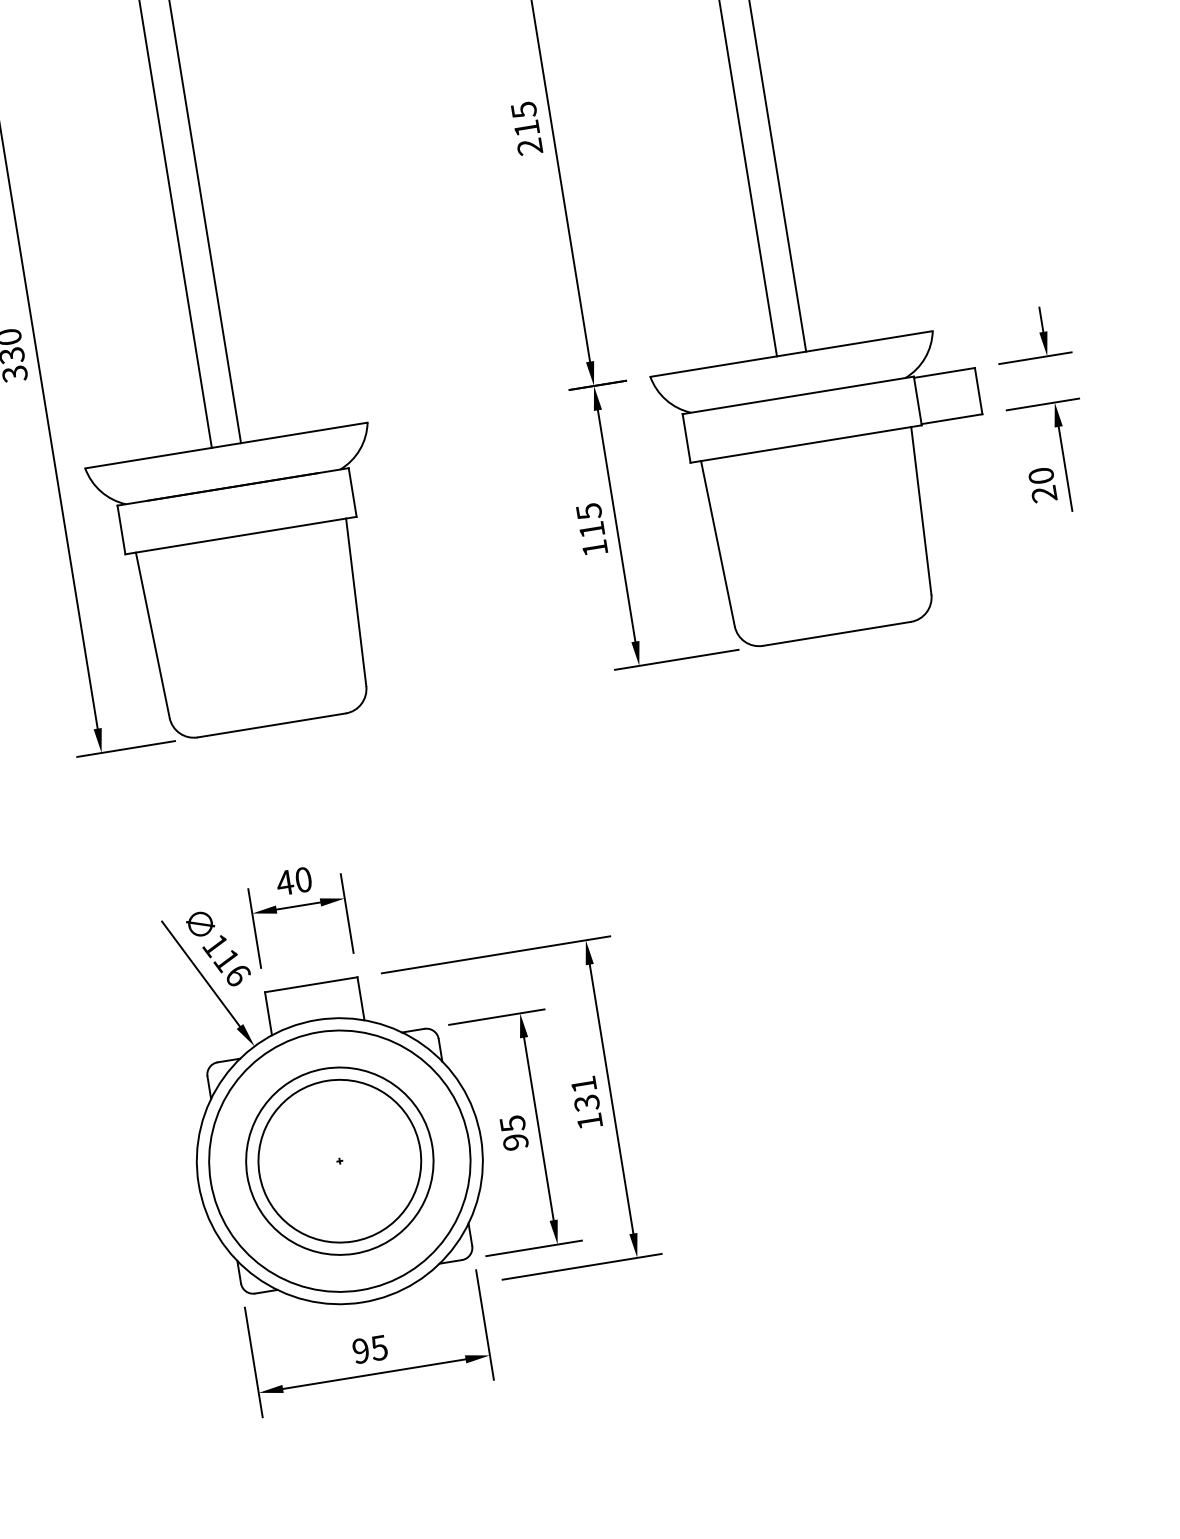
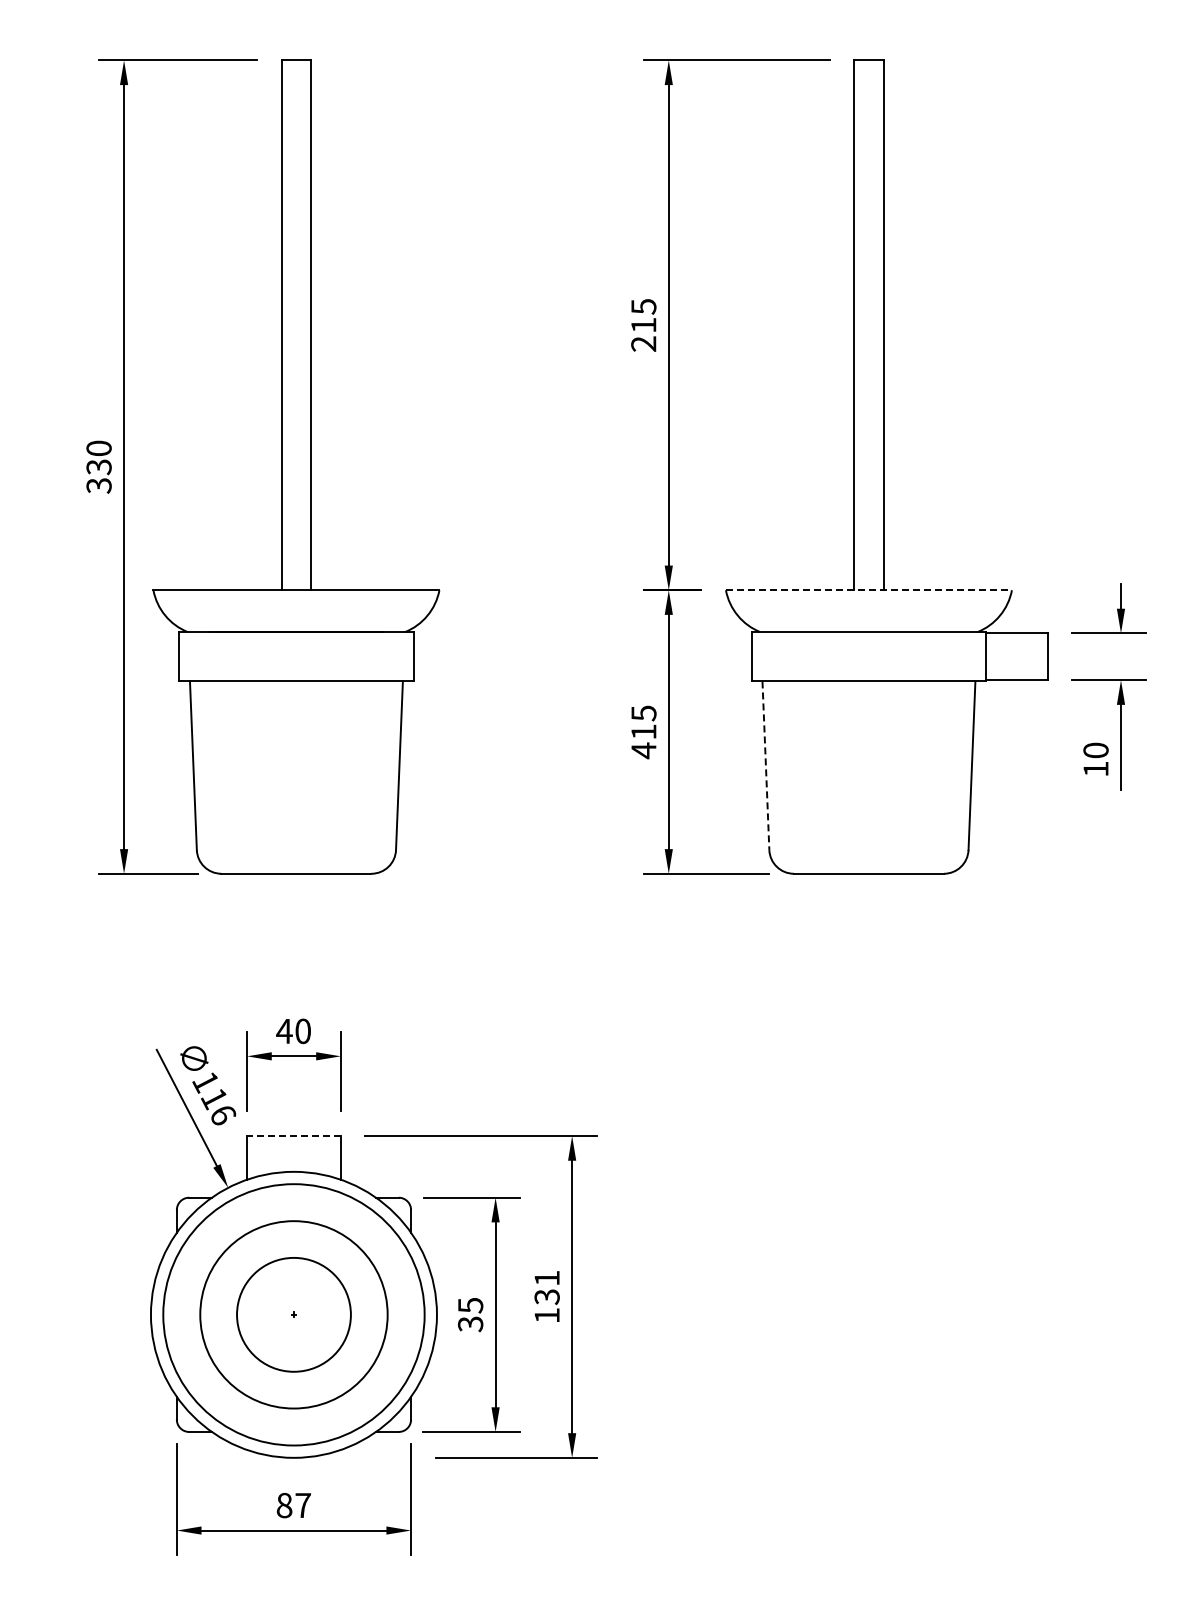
line: (792, 354) -> (869, 590), solid -> dashed
text: (1043, 493) -> (1095, 768), 20 -> 10
line: (717, 544) -> (765, 766), solid -> dashed
text: (594, 548) -> (643, 750), 115 -> 415
line: (310, 985) -> (293, 1136), solid -> dashed
text: (515, 1142) -> (470, 1324), 95 -> 35
circle: (339, 1160) -> (293, 1314), size x0.7
text: (369, 1349) -> (293, 1505), 95 -> 87

